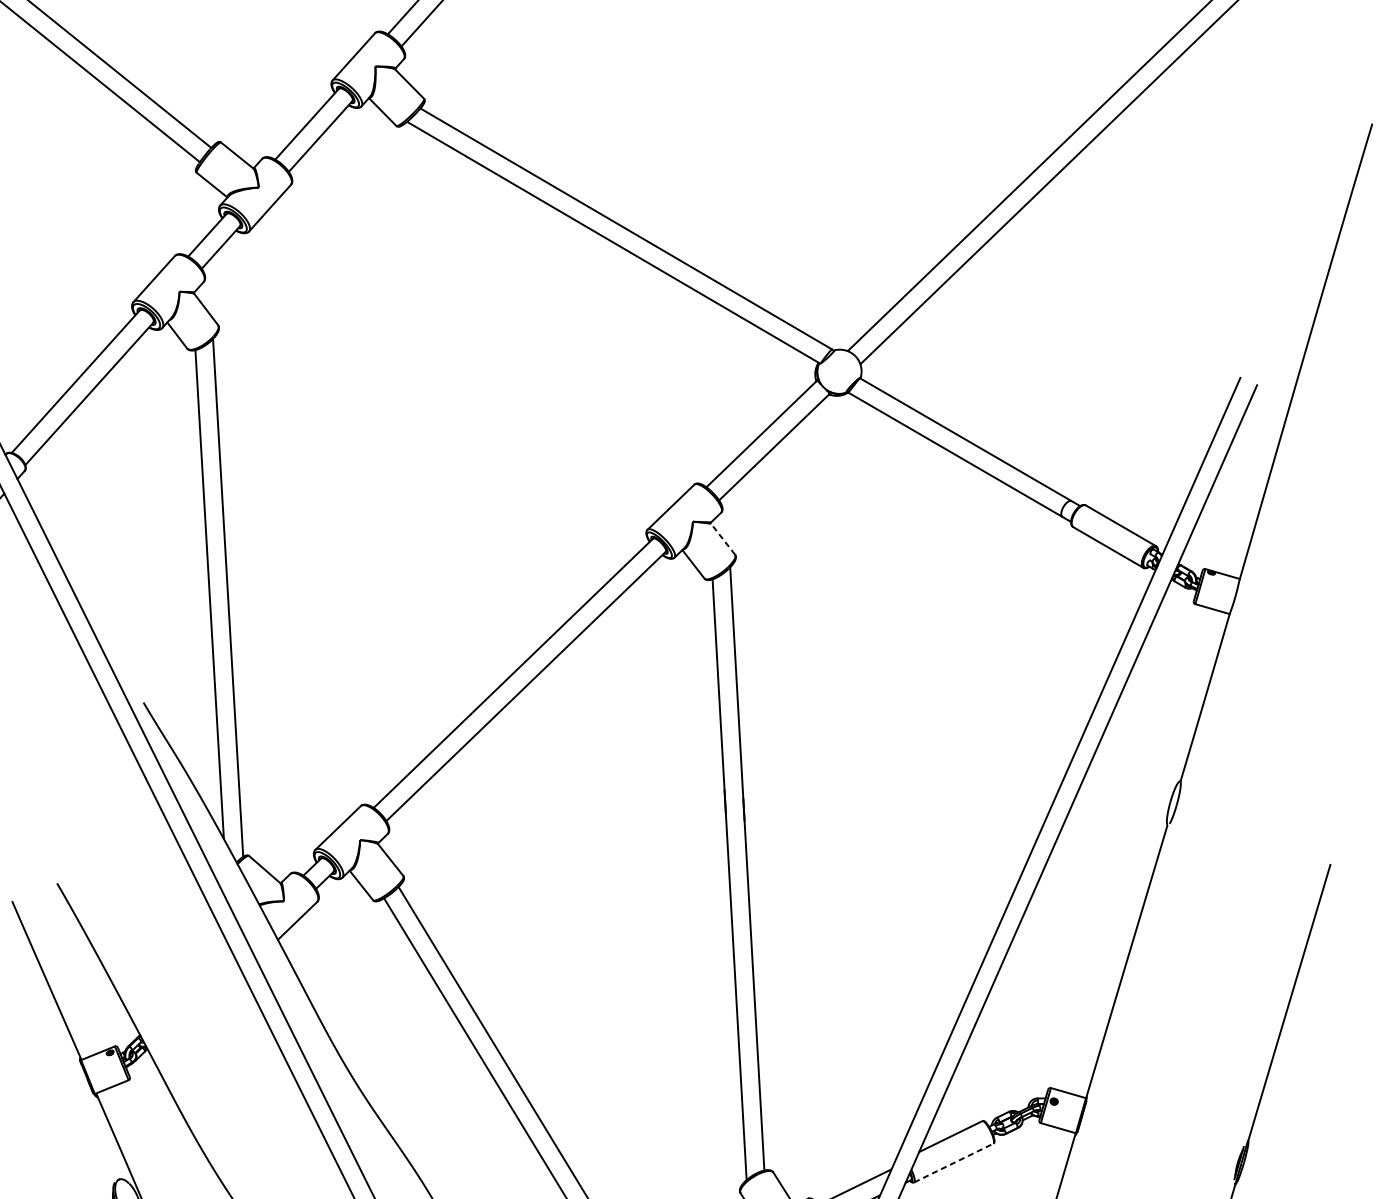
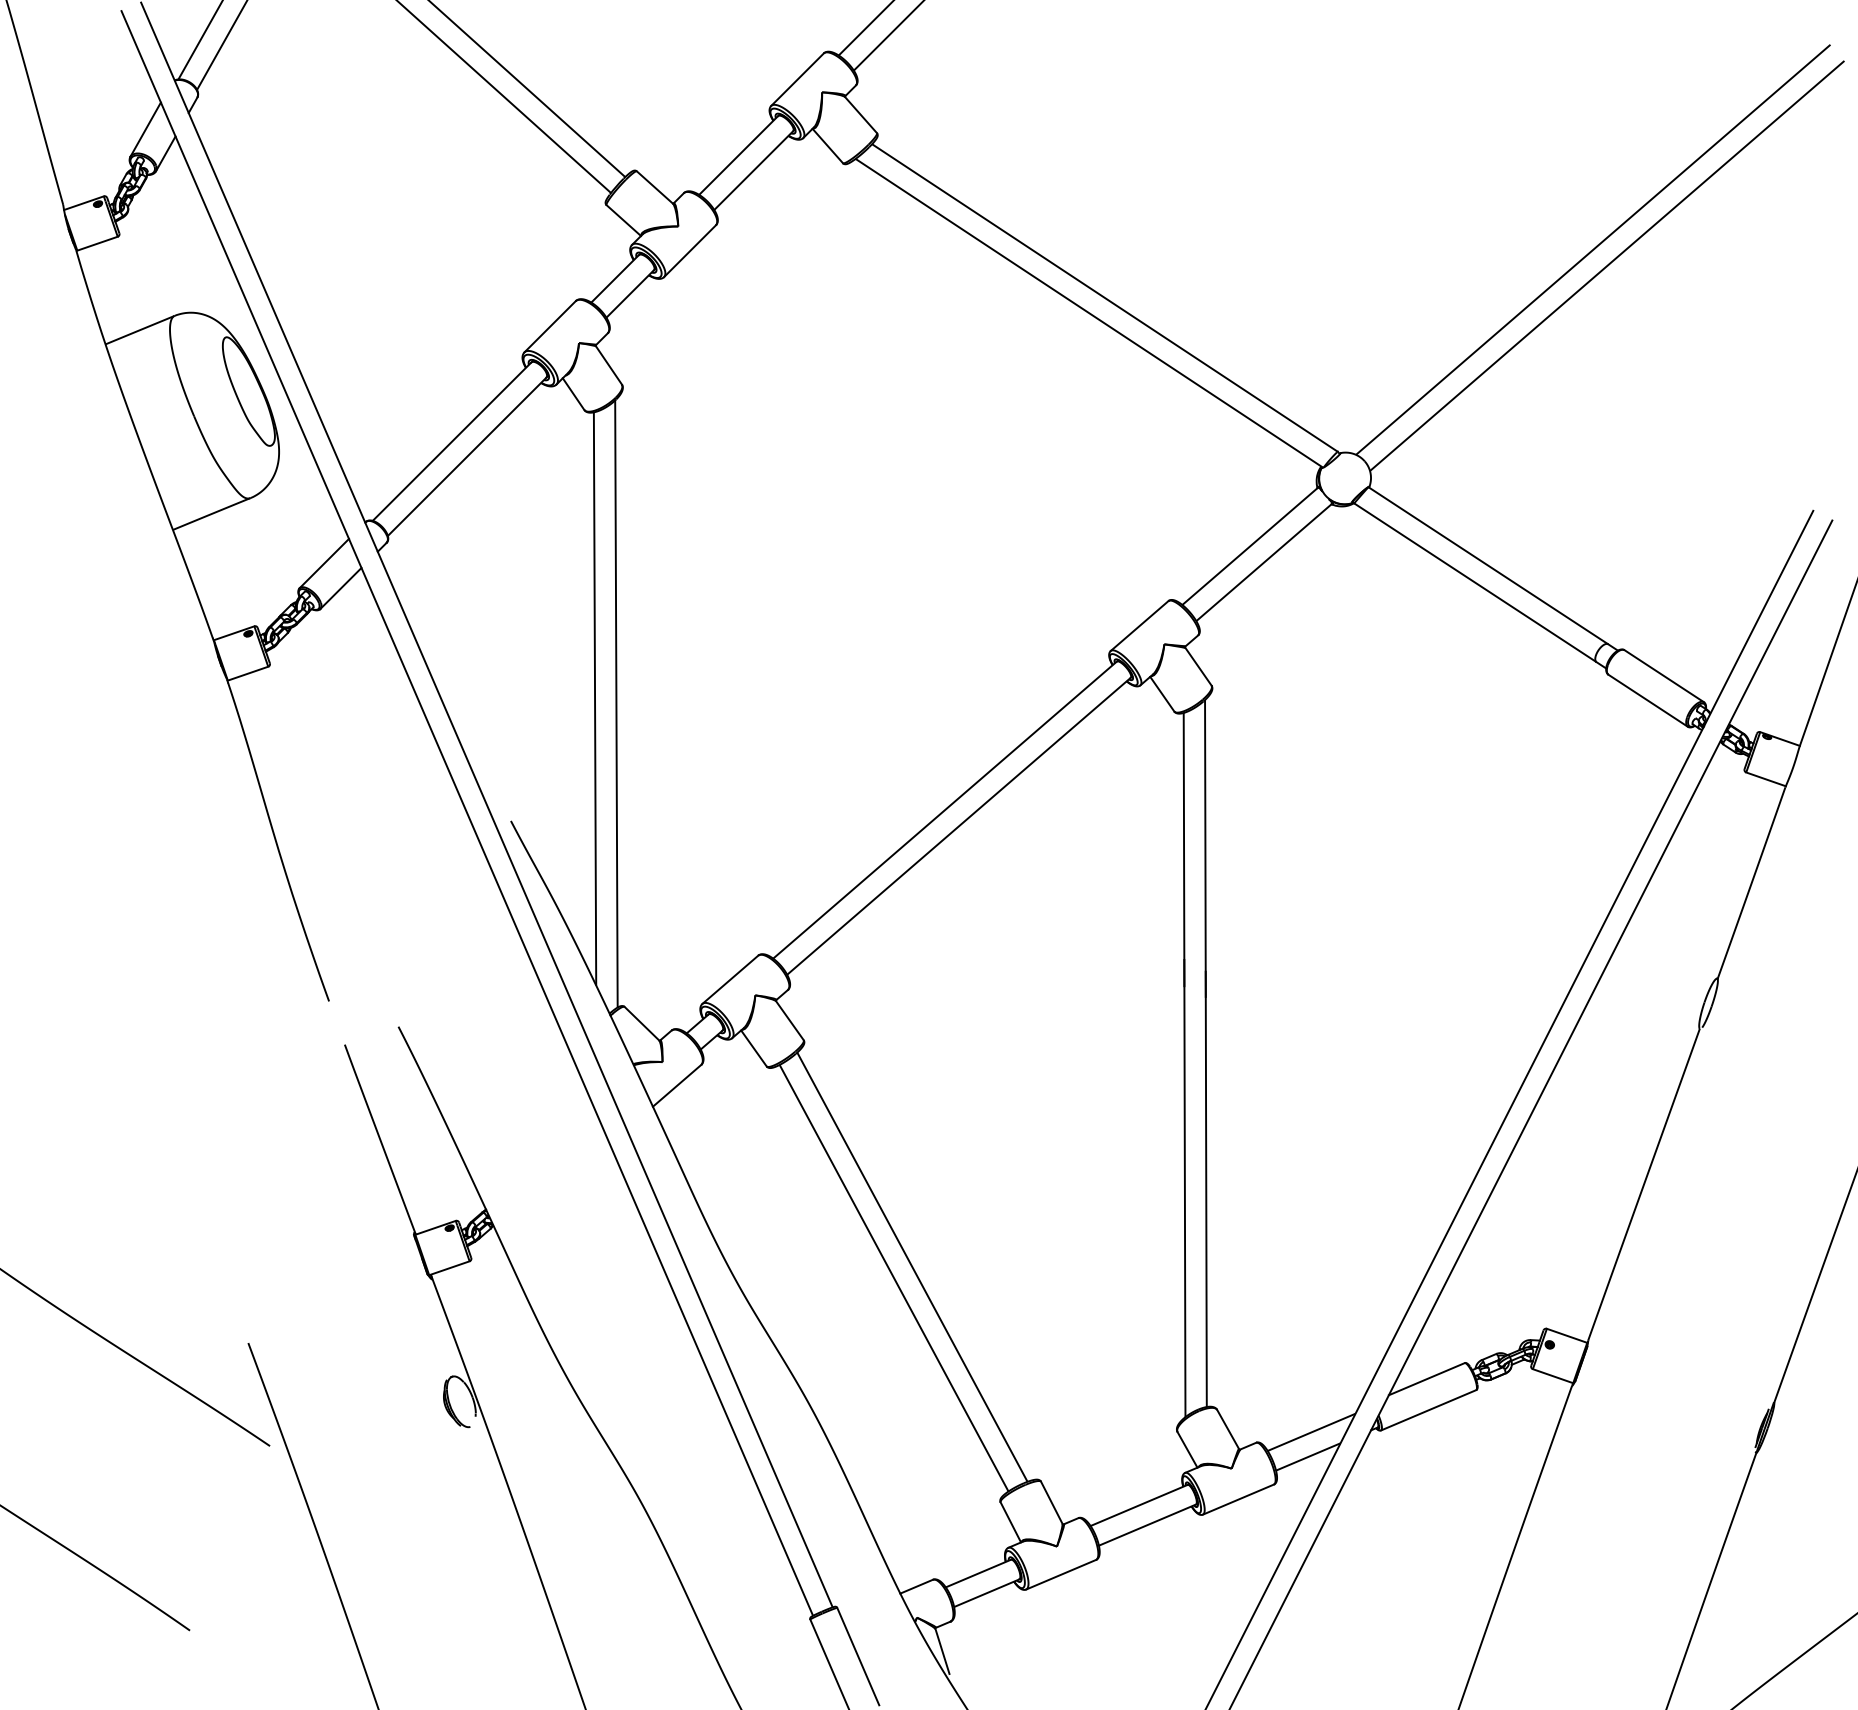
line: (723, 539) -> (1198, 666), dashed -> solid
line: (953, 1163) -> (1428, 1410), dashed -> solid

